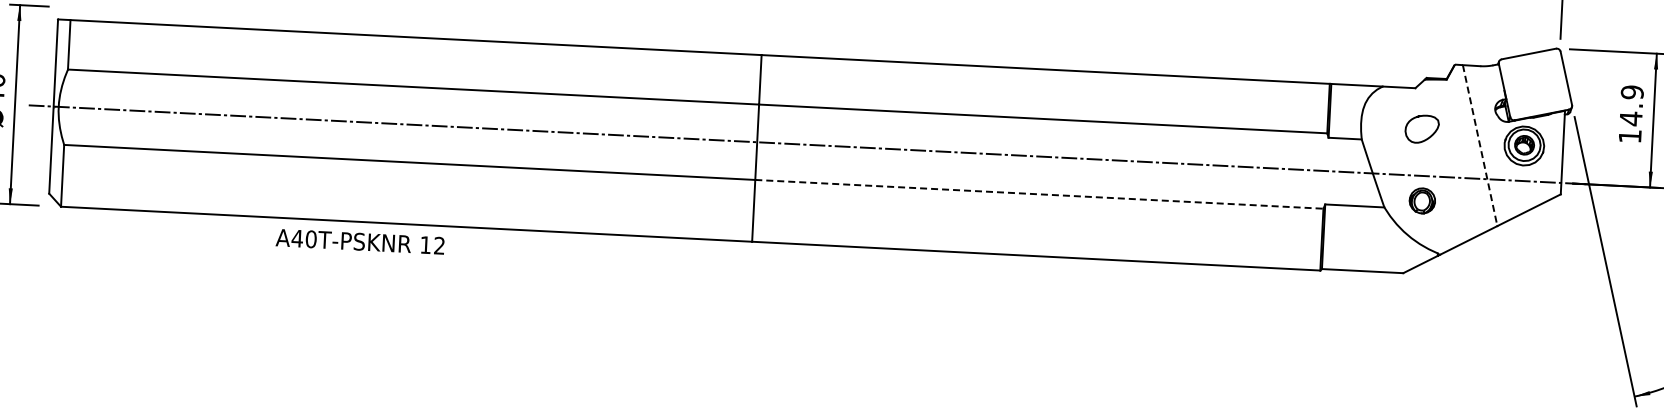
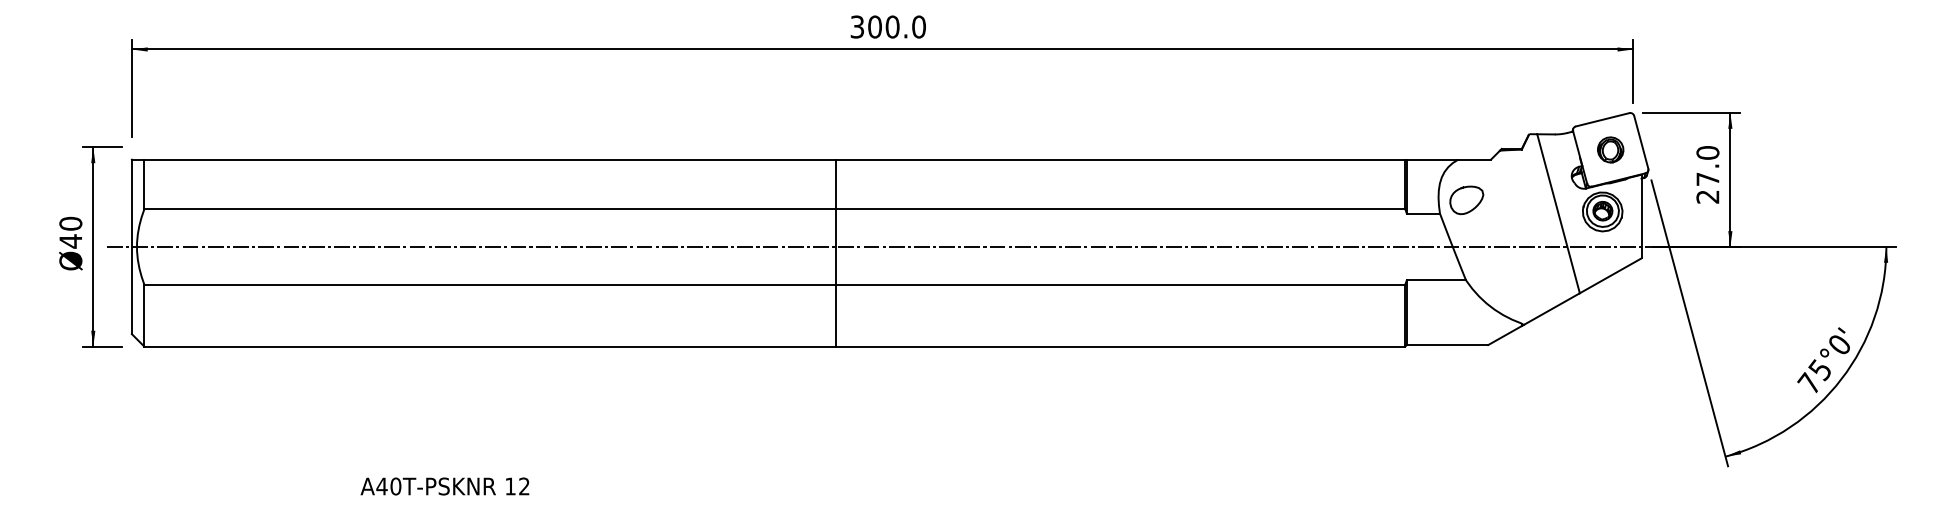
text: (1630, 113) -> (1707, 174), 14.9 -> 27.0
curve: (1428, 136) -> (1473, 207), moved
line: (1480, 146) -> (1558, 214), dashed -> solid
line: (1040, 194) -> (1121, 284), dashed -> solid
part: (1422, 200) -> (1610, 149), moved
text: (359, 241) -> (444, 486), moved

